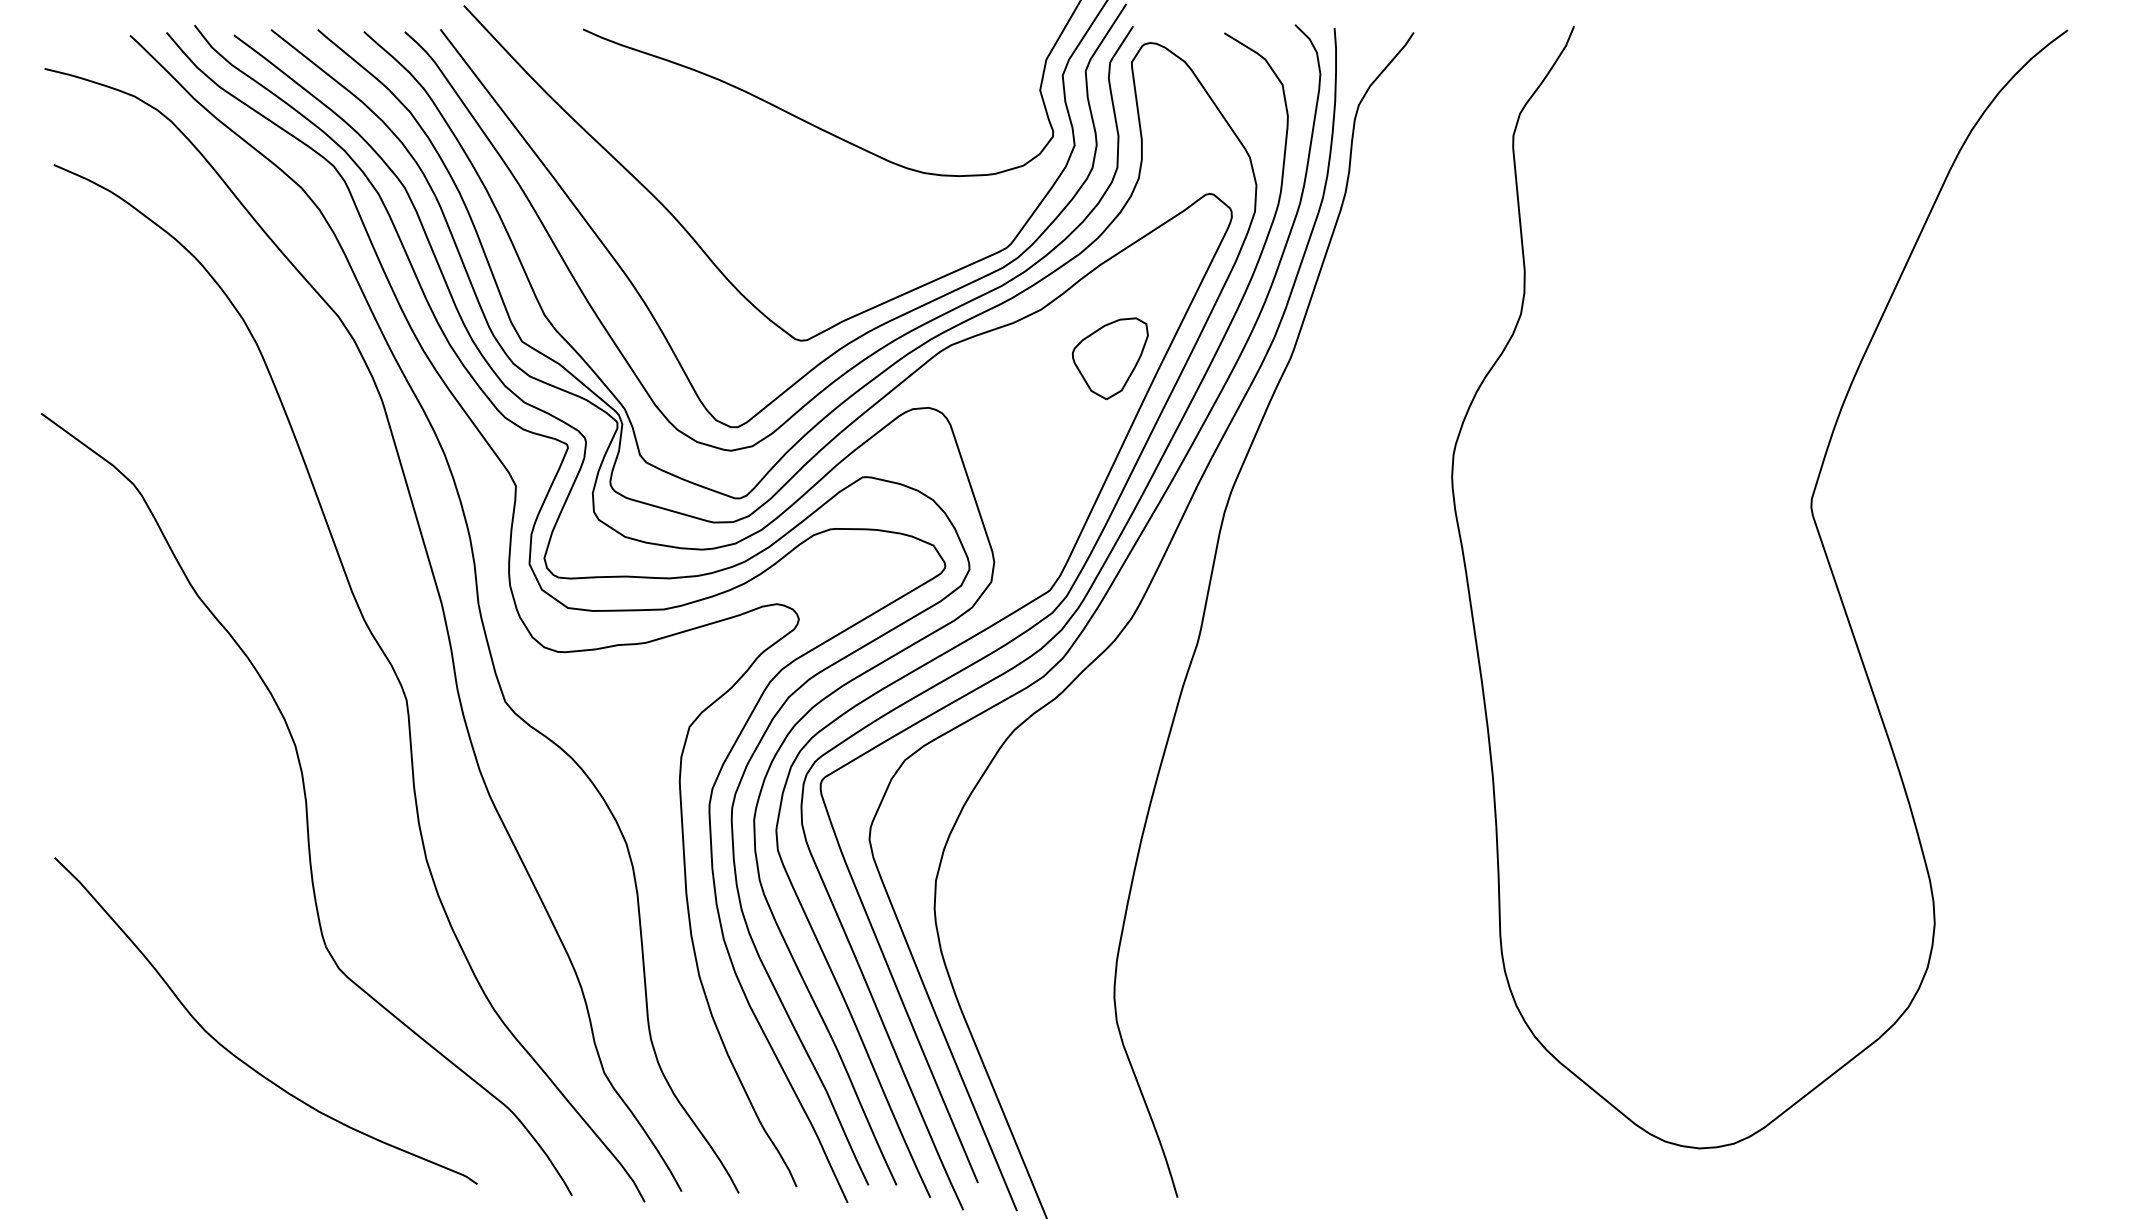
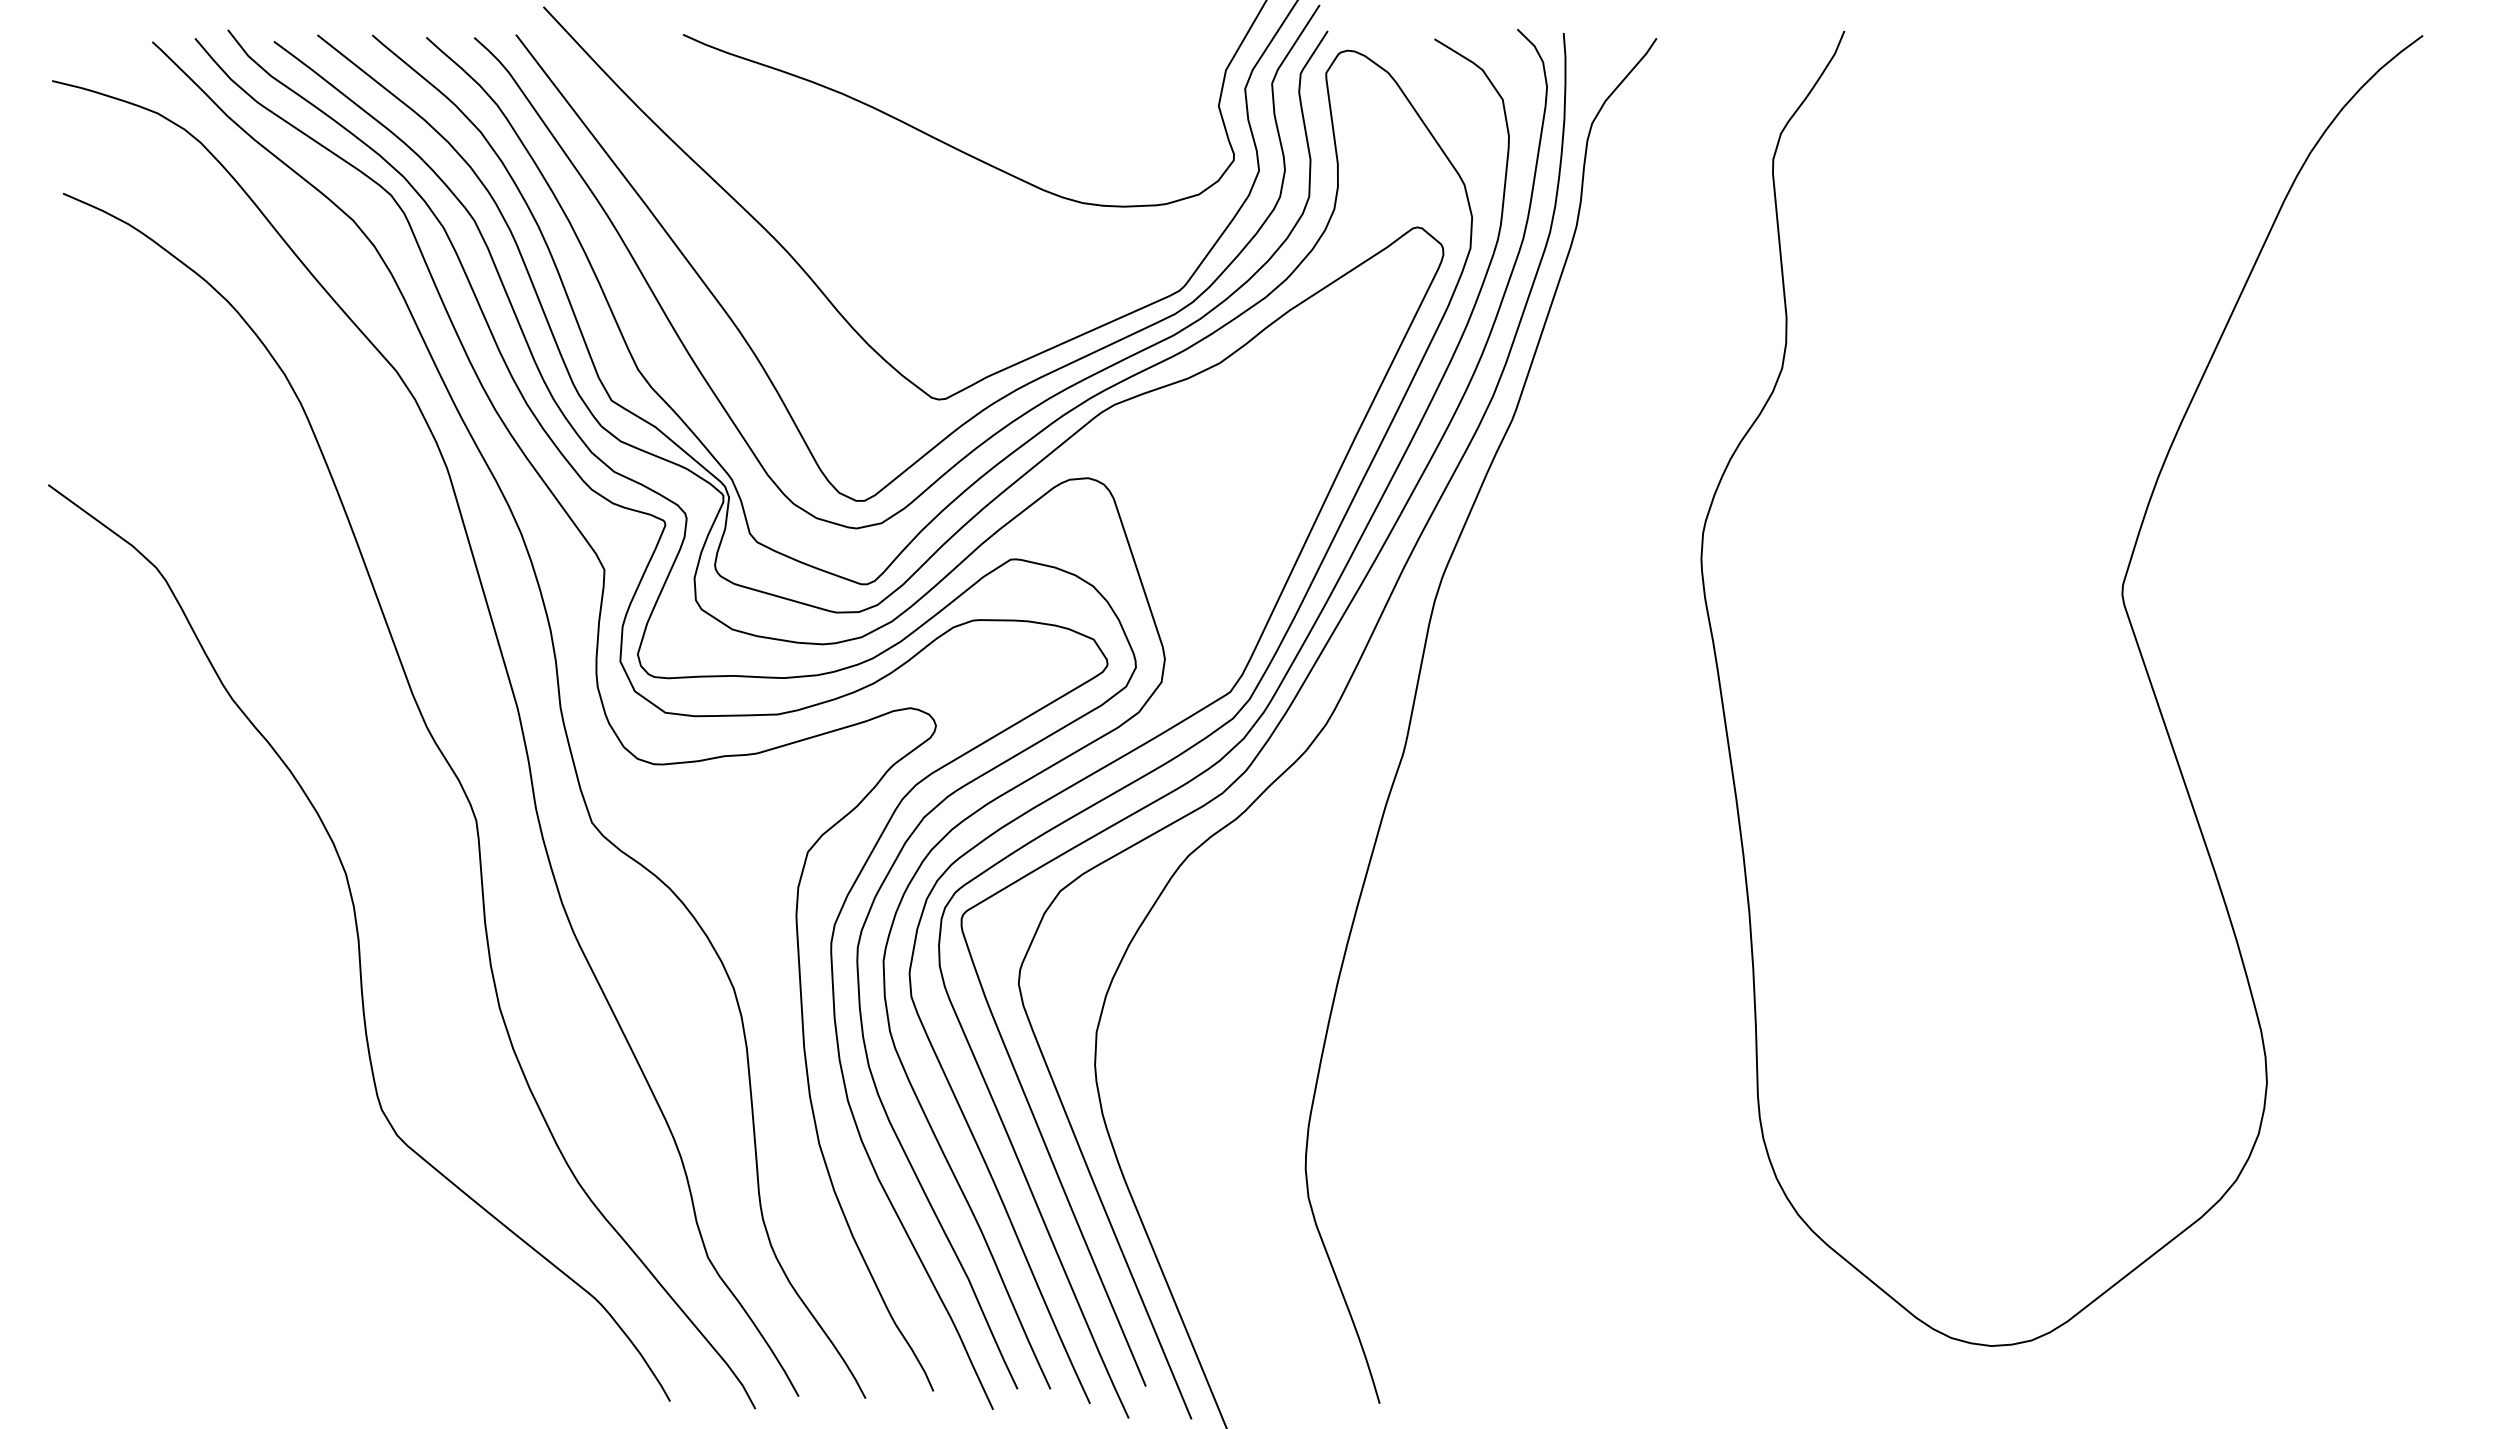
part: (1109, 358) -> (1300, 420), removed
curve: (241, 1059) -> (282, 1241), removed

